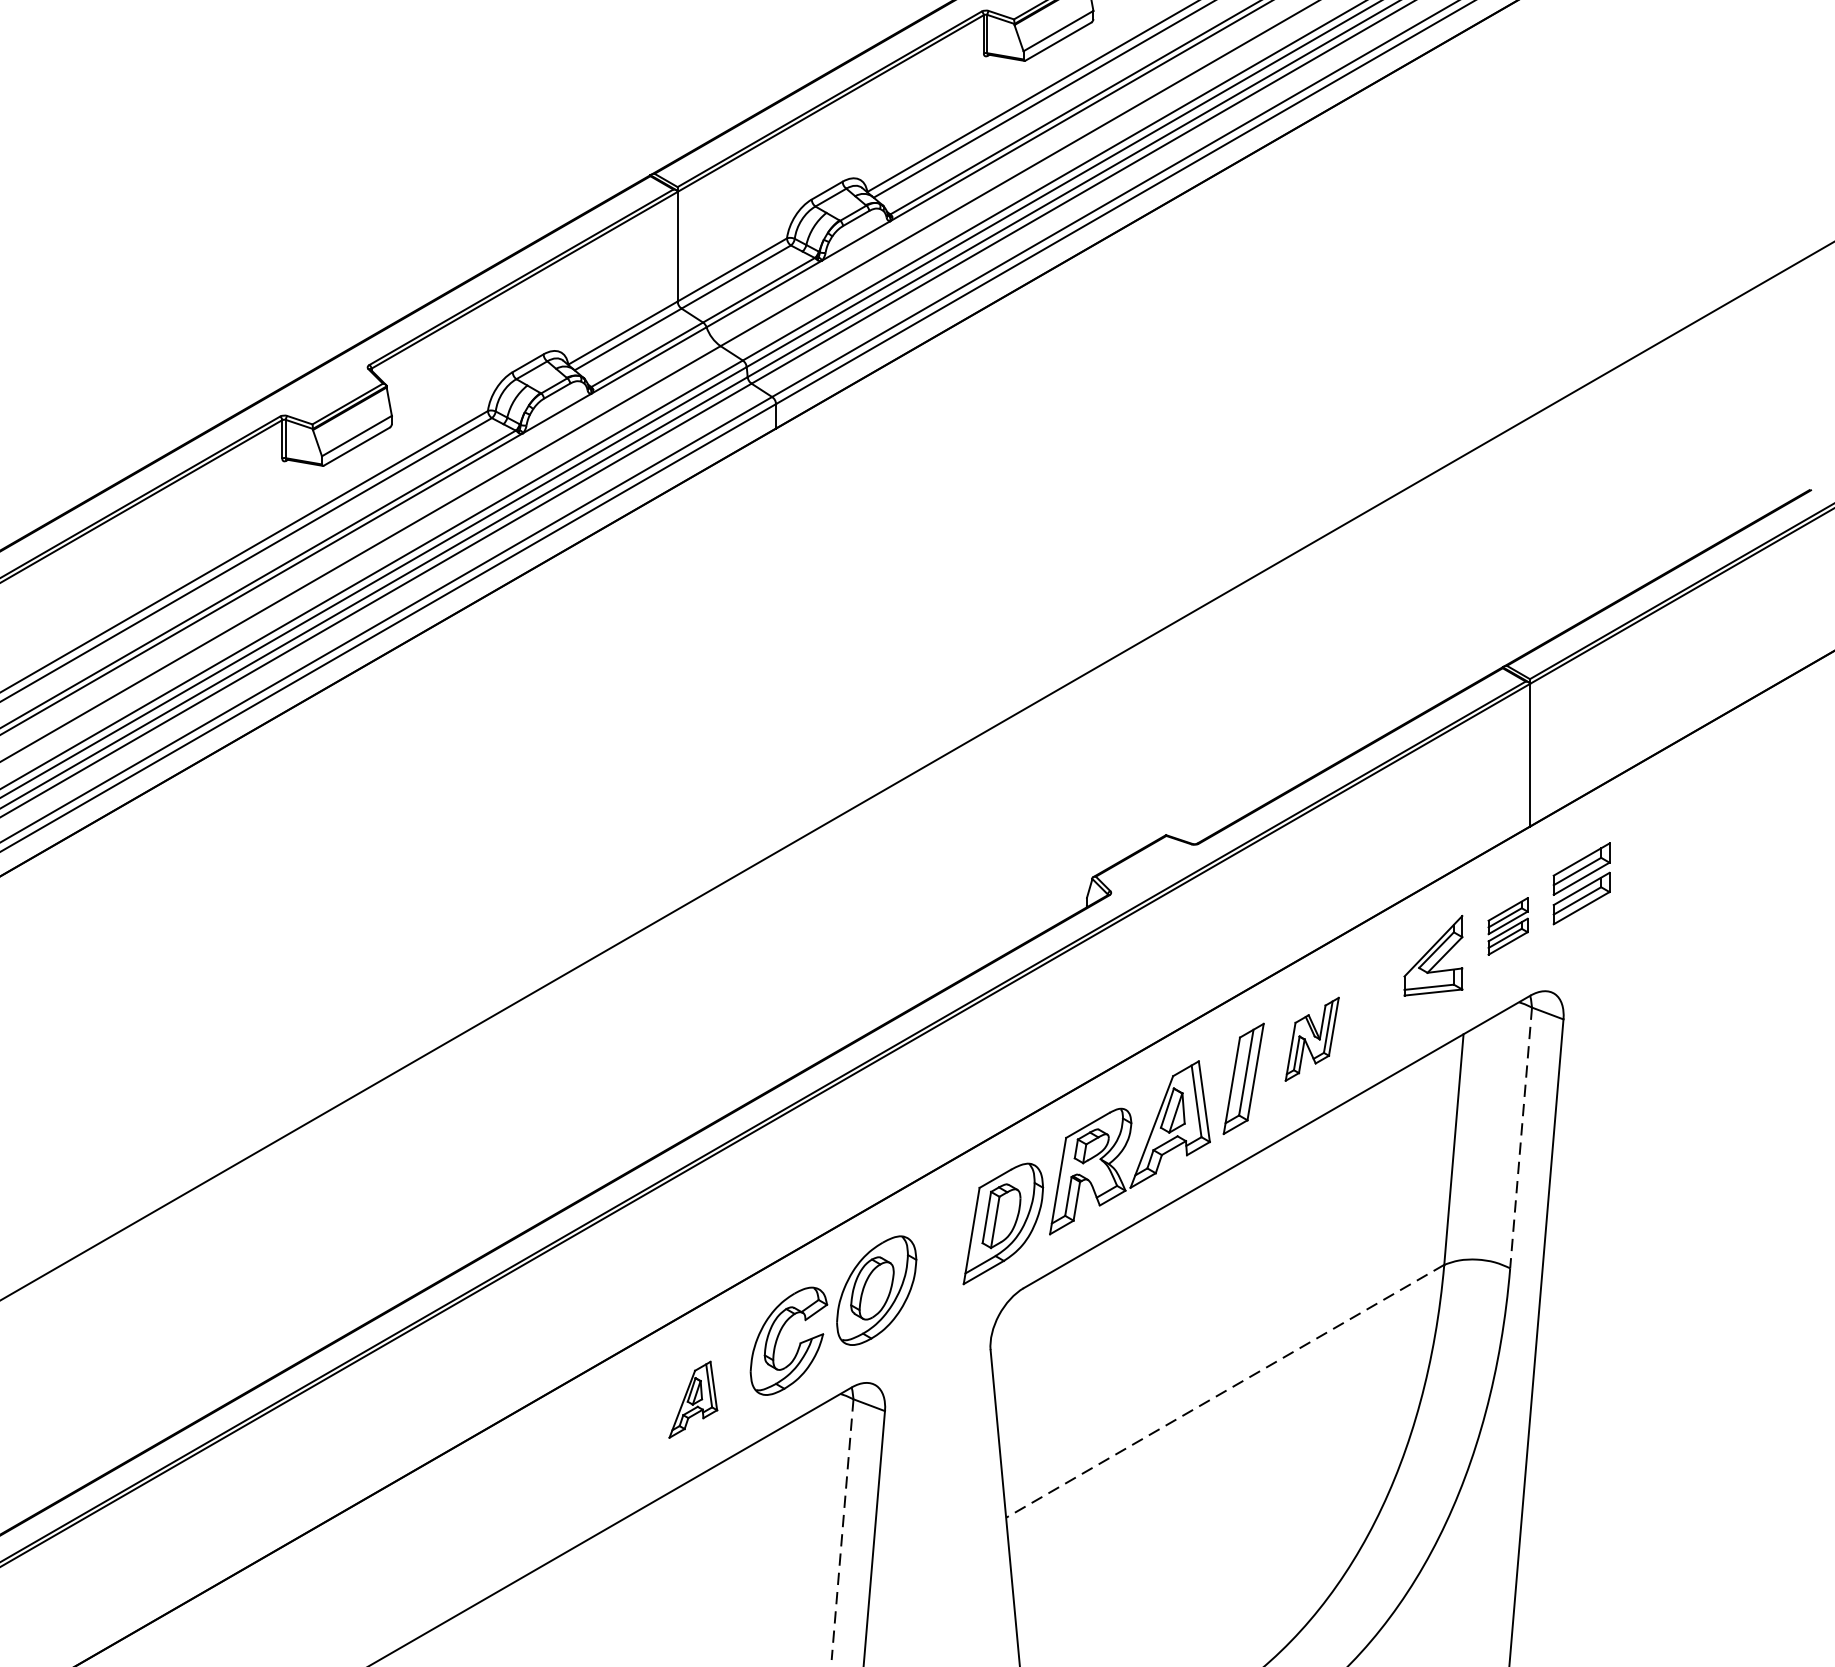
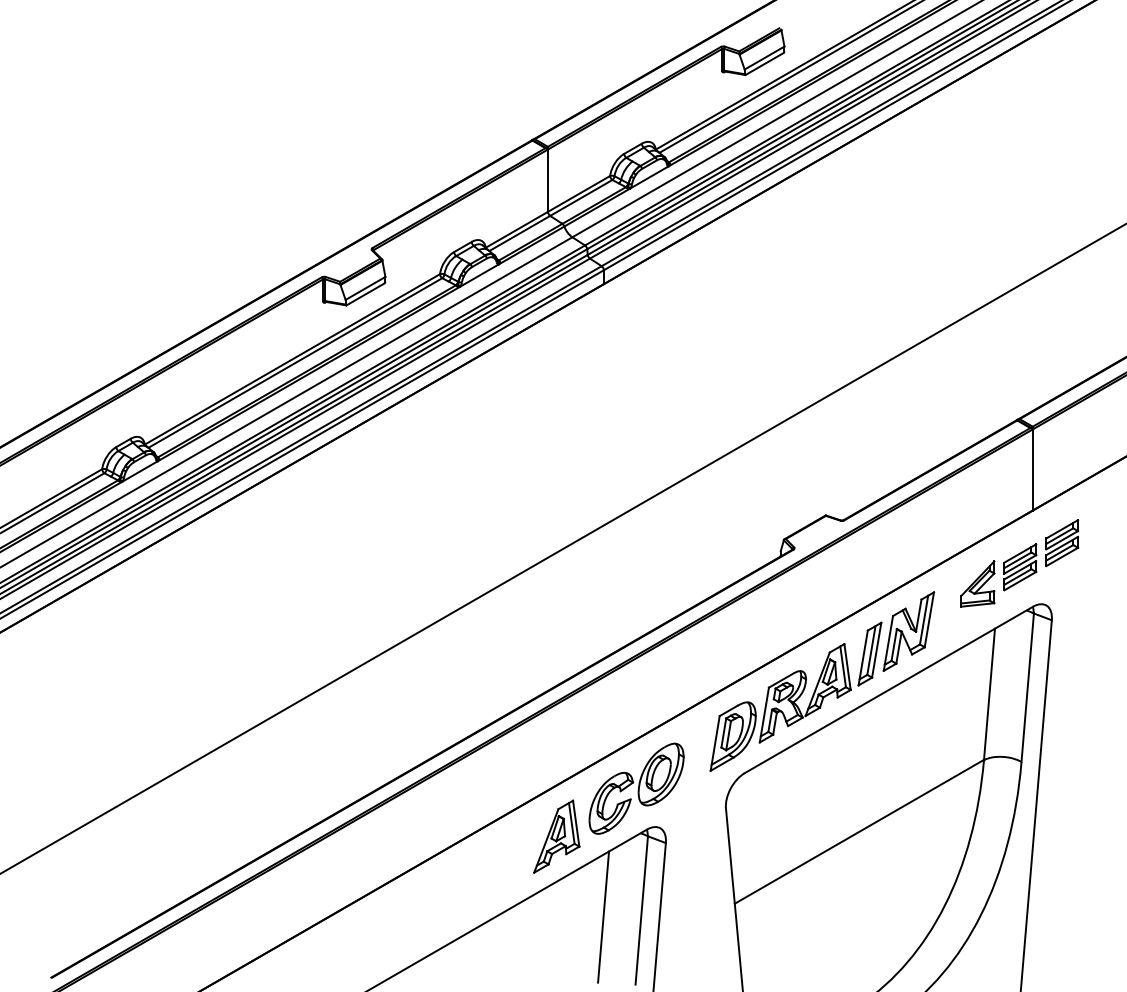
part: (1508, 926) -> (1020, 567), size x1.43
part: (1311, 1039) -> (908, 631), size x1.67
line: (1520, 1139) -> (1027, 688), dashed -> solid
line: (1225, 1390) -> (859, 831), dashed -> solid
part: (692, 1399) -> (556, 836), size x1.67
line: (842, 1529) -> (641, 910), dashed -> solid
line: (775, 1540) -> (603, 916), added

